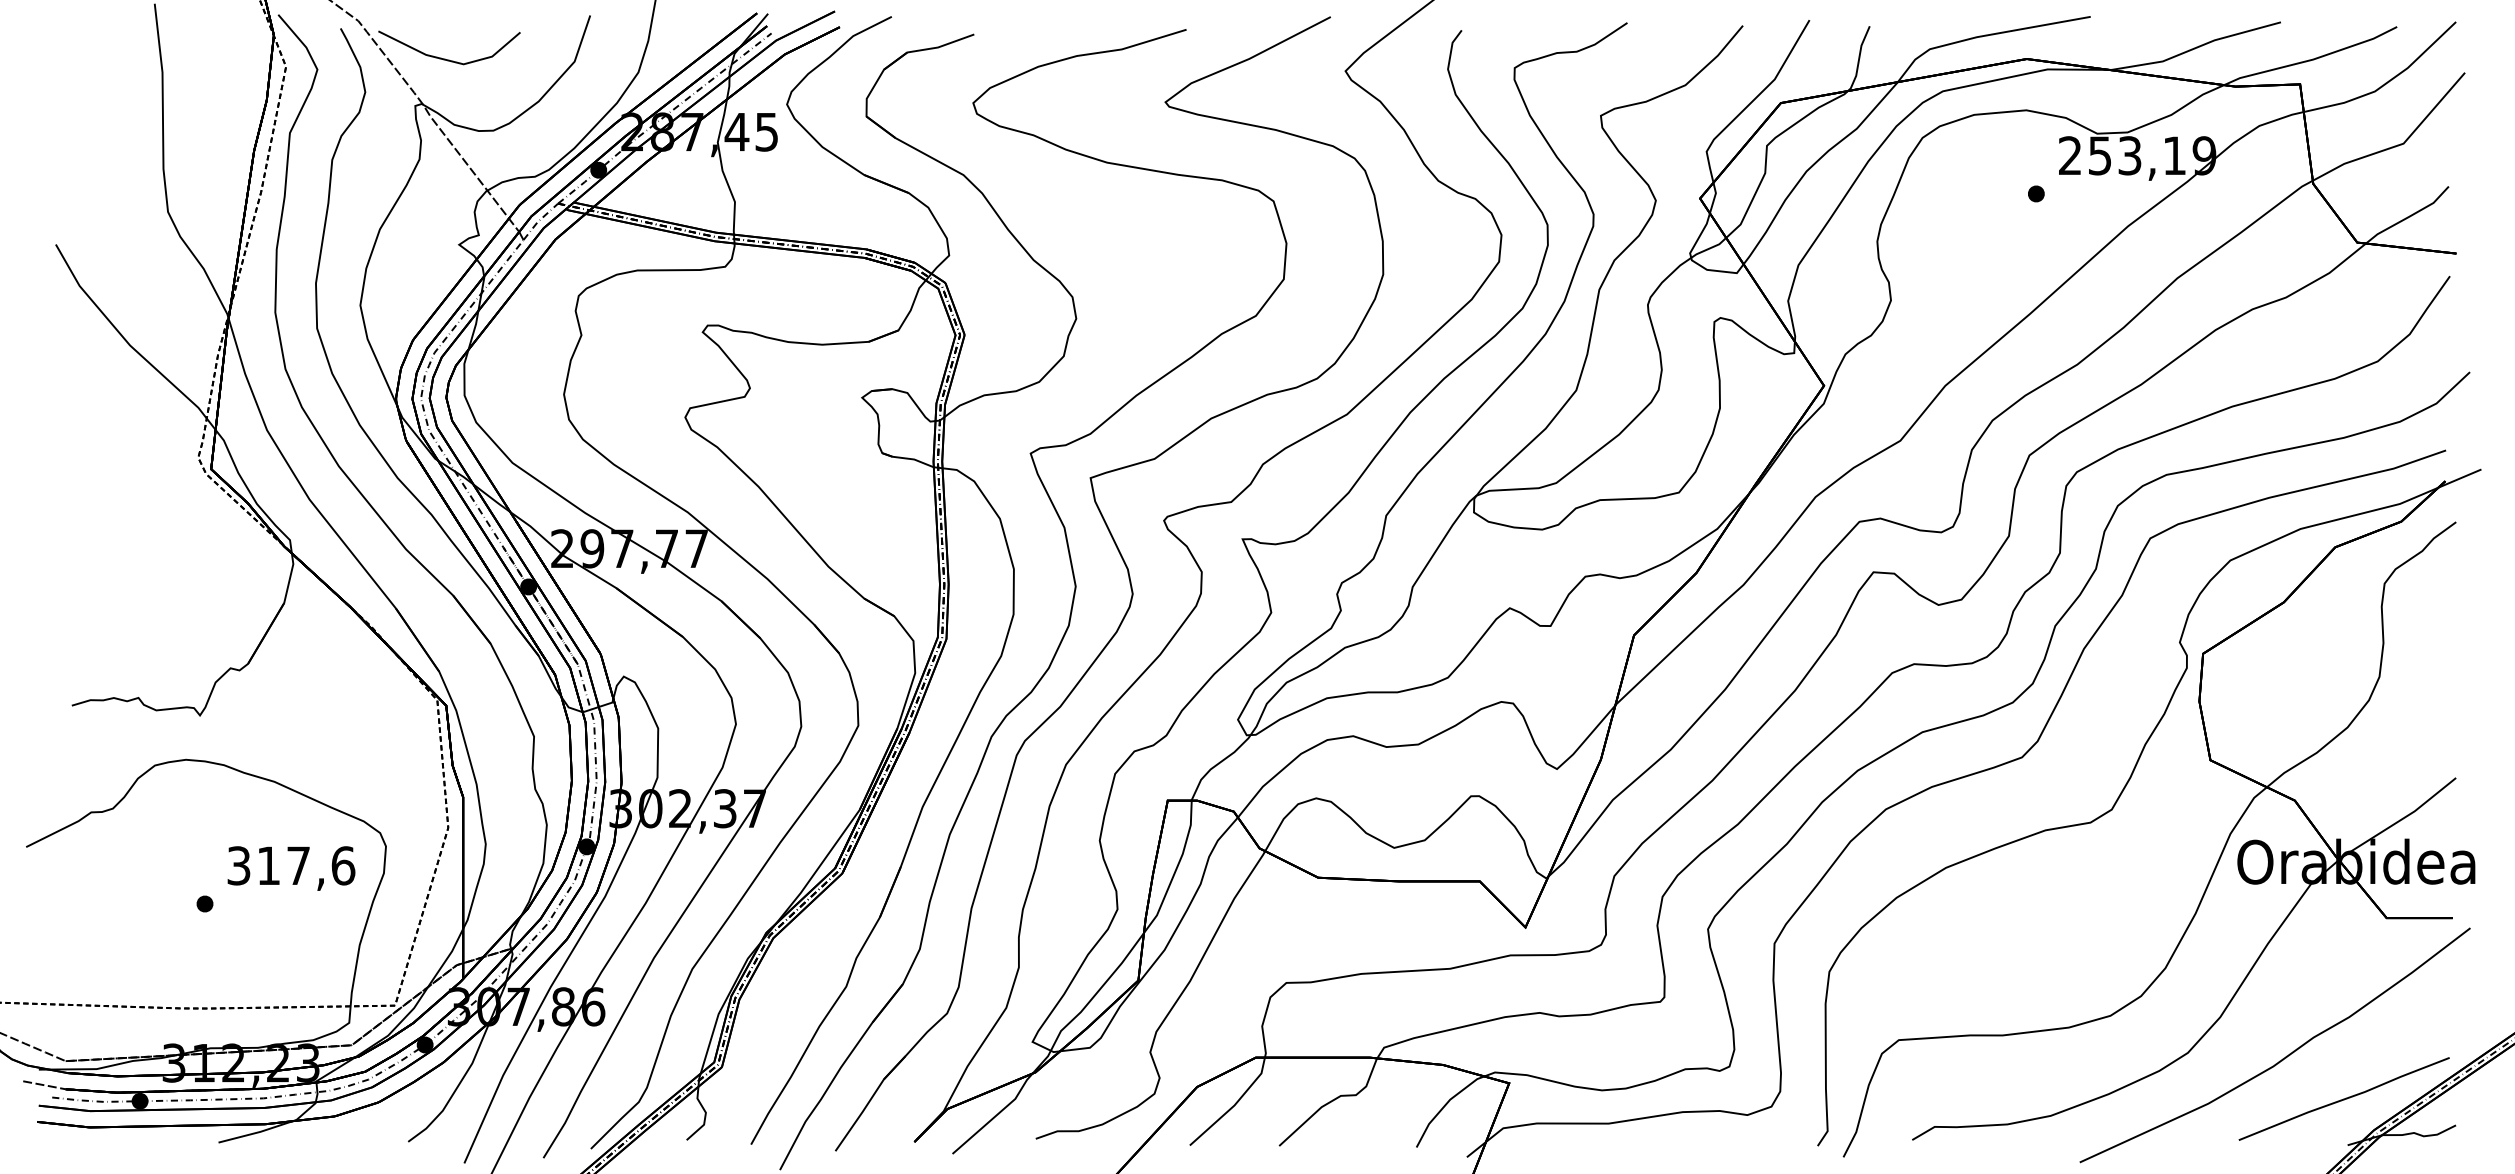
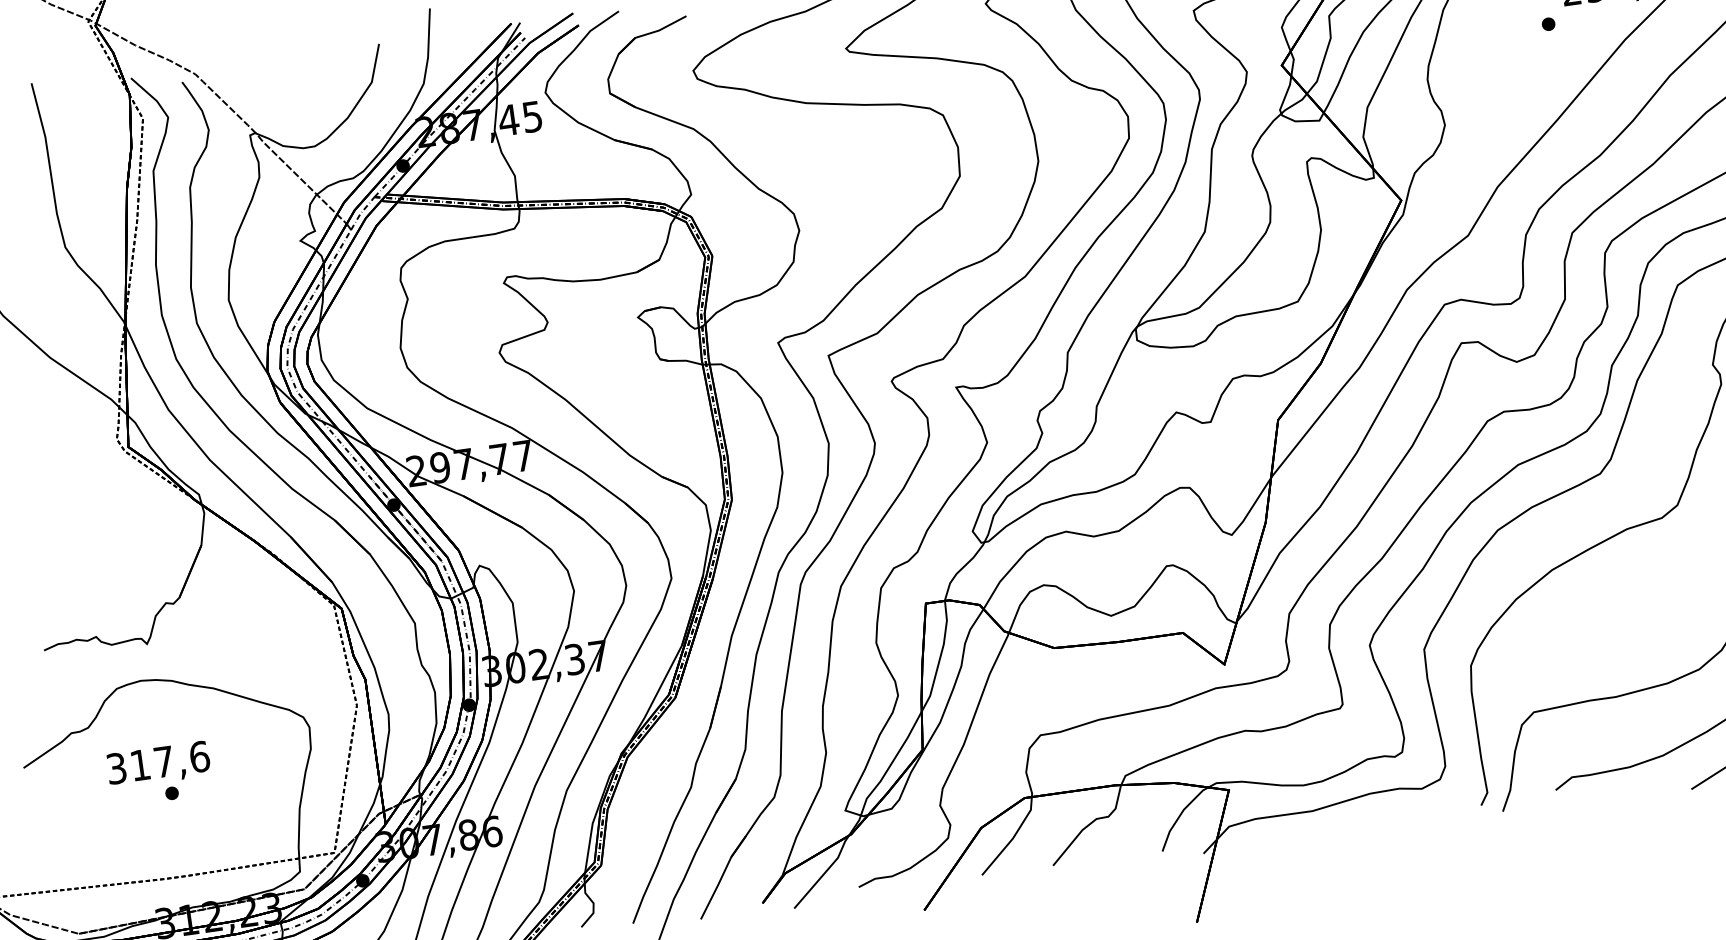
line: (445, 58) -> (268, 94), removed
text: (291, 868) -> (158, 764), moved

